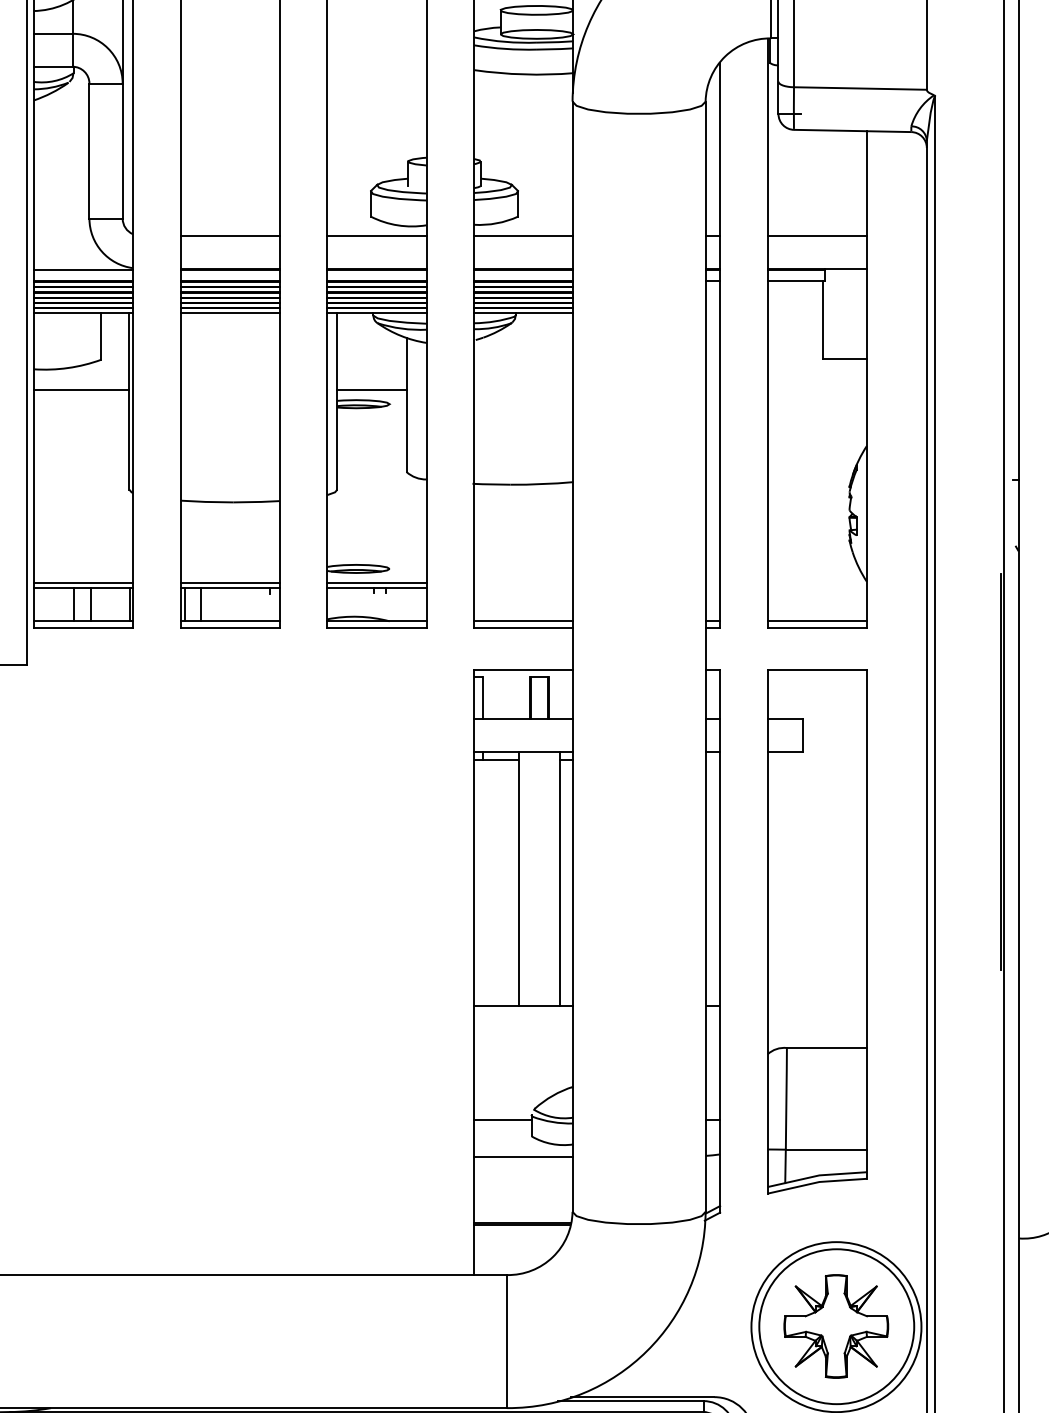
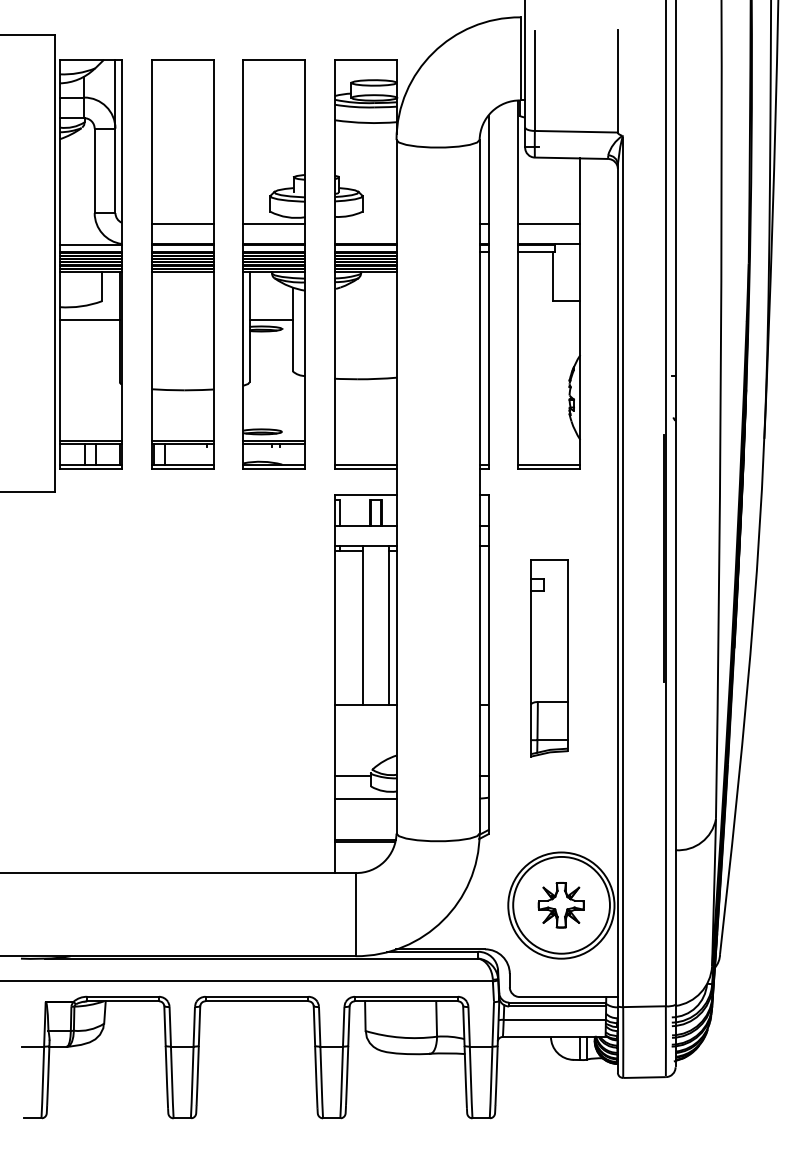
line: (522, 235) -> (365, 223), removed
part: (815, 931) -> (548, 658), size x0.6
part: (836, 1326) -> (561, 905), size x0.7

